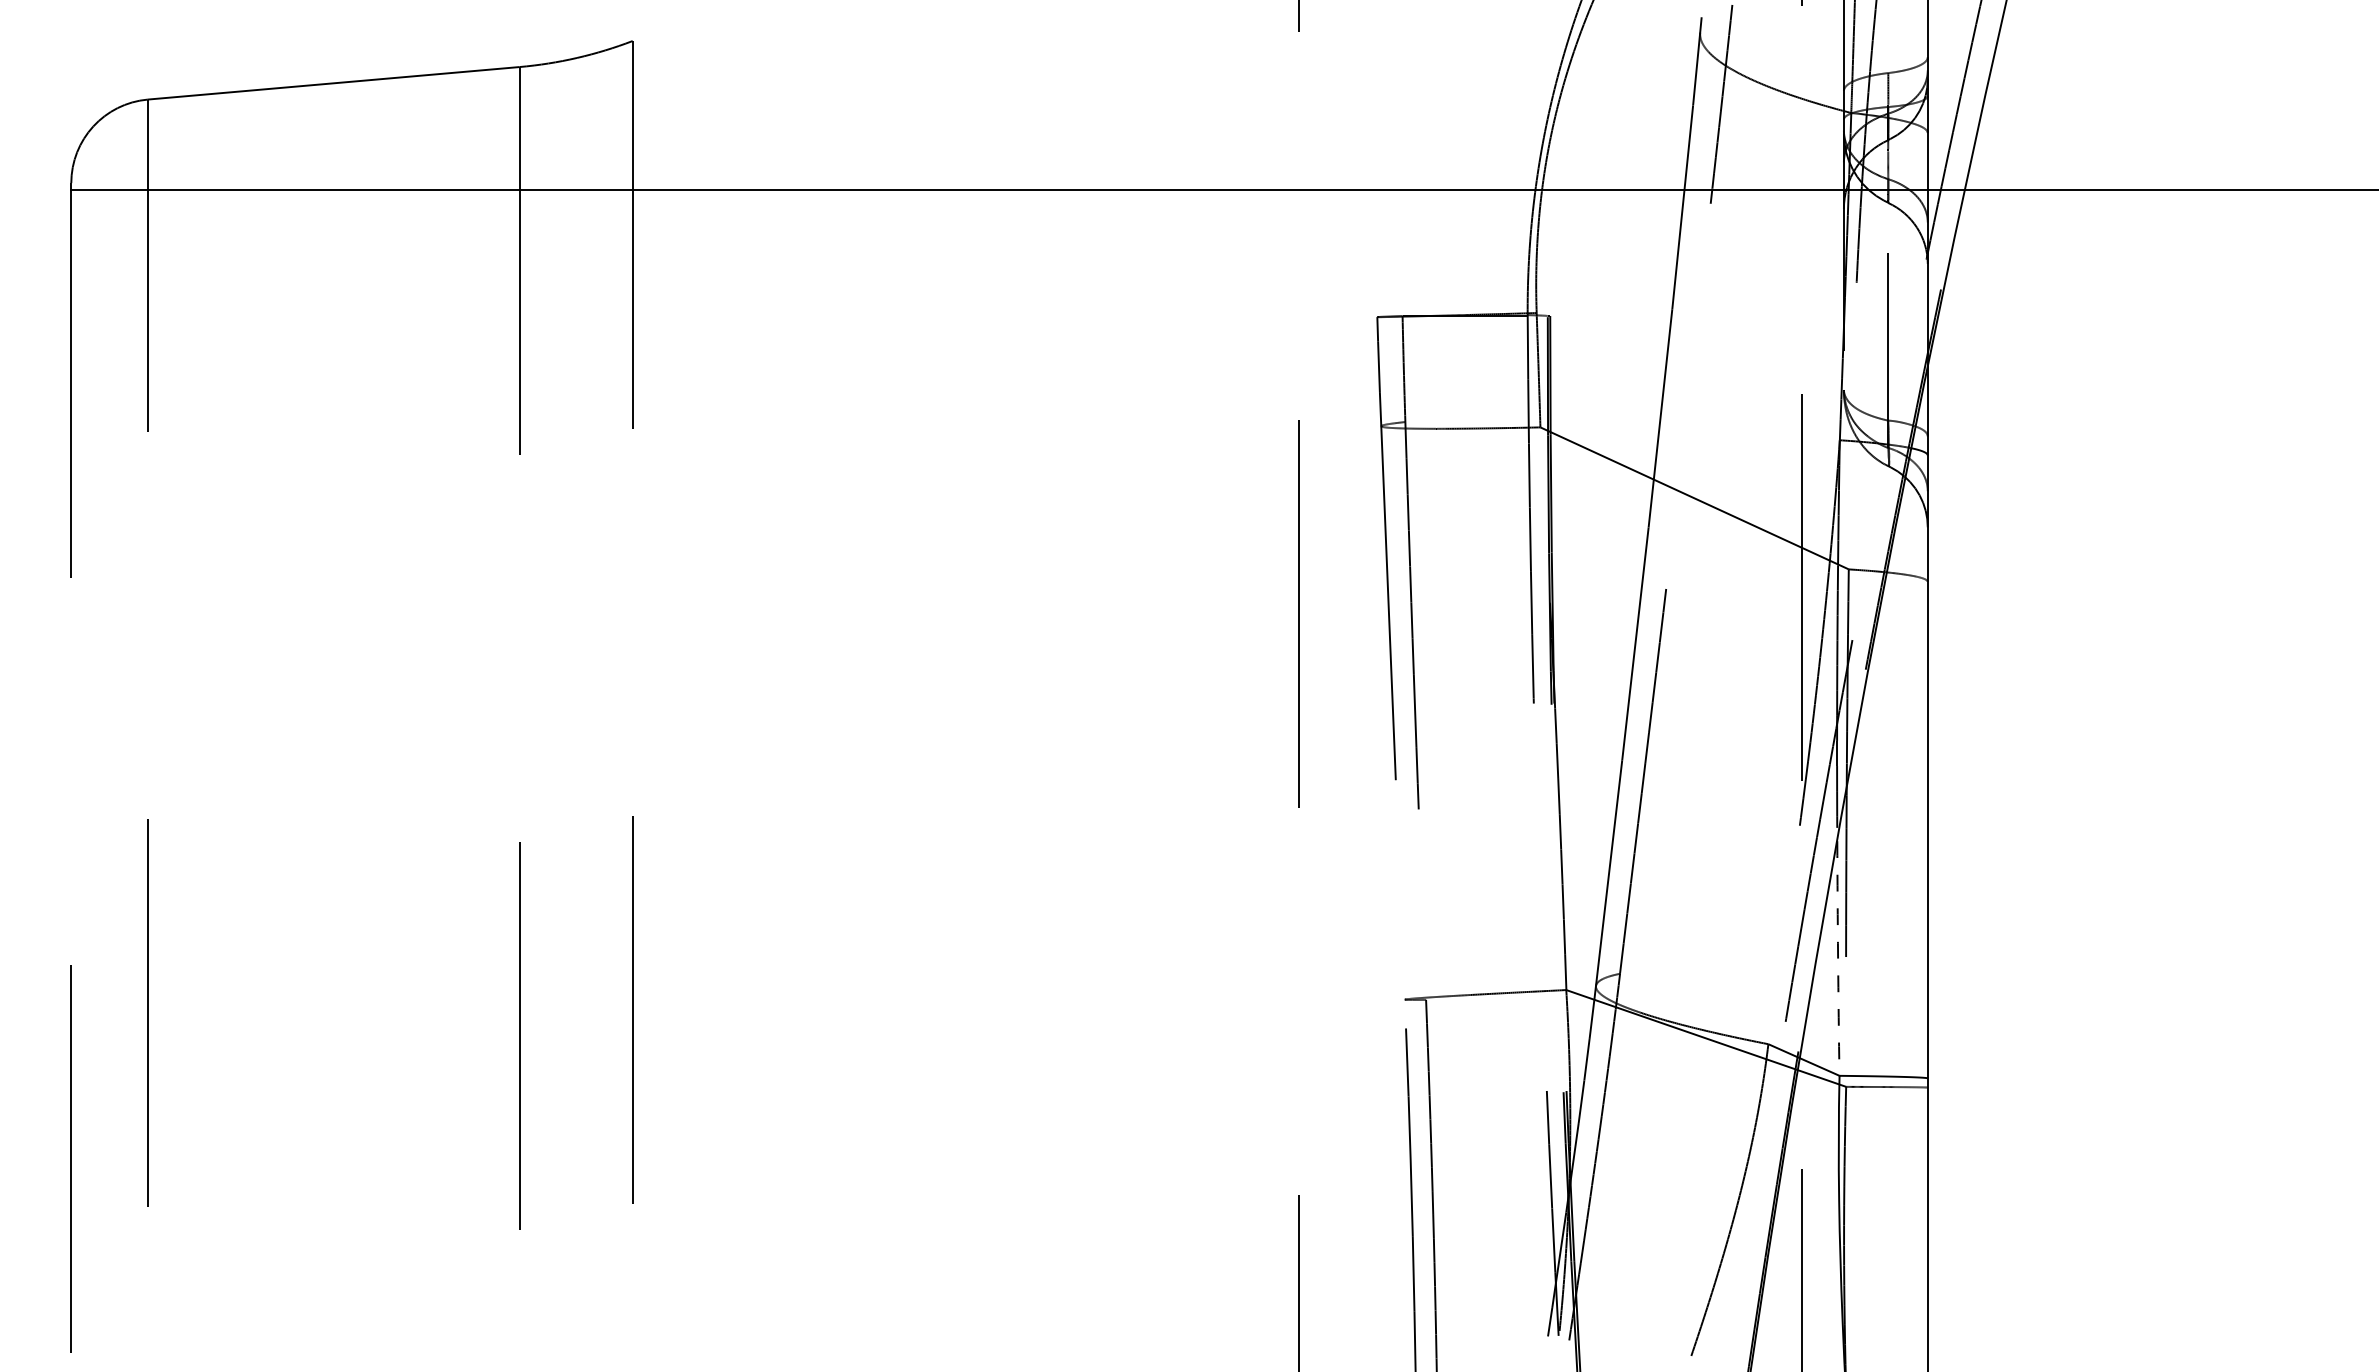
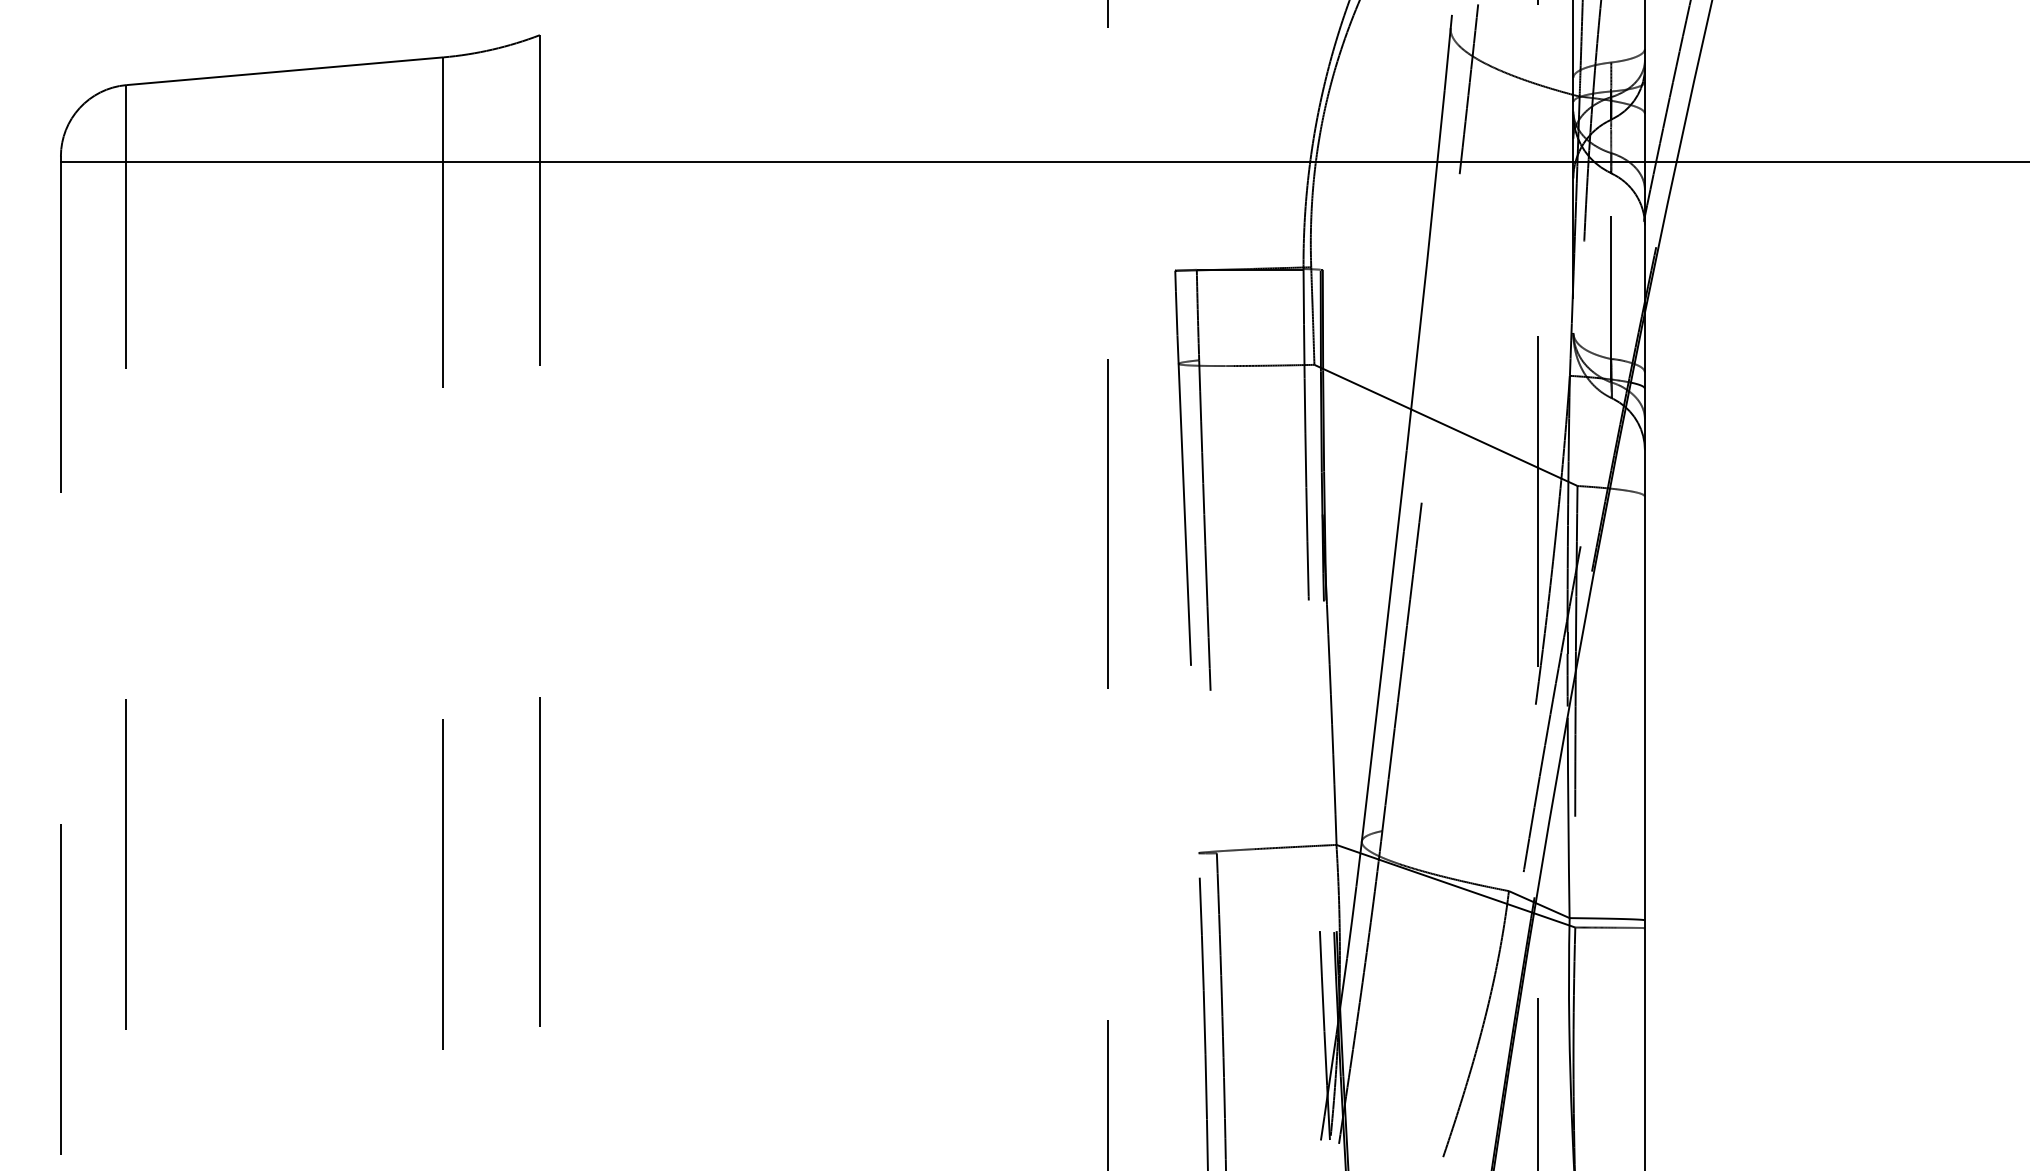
arc: (1838, 959) -> (1568, 818), dashed -> solid

